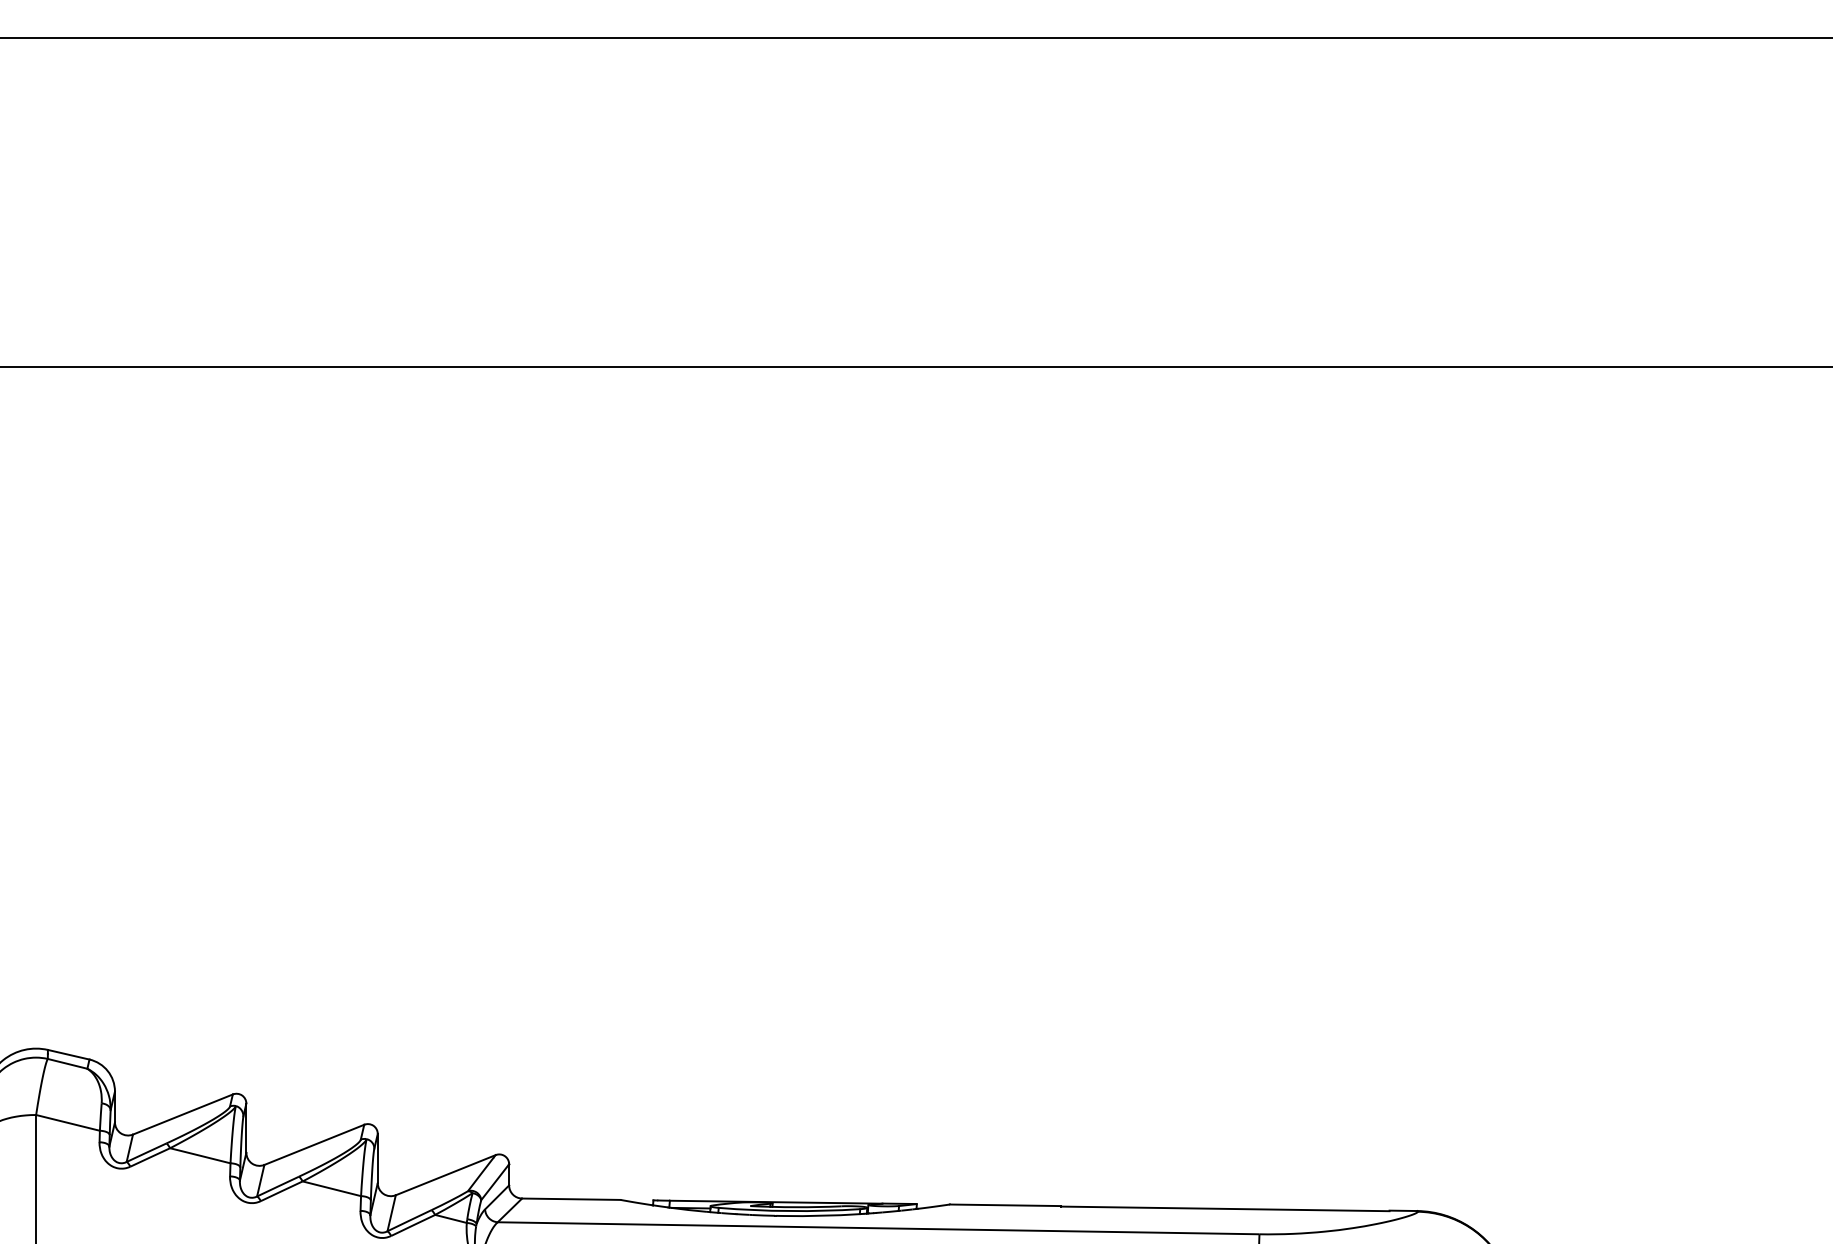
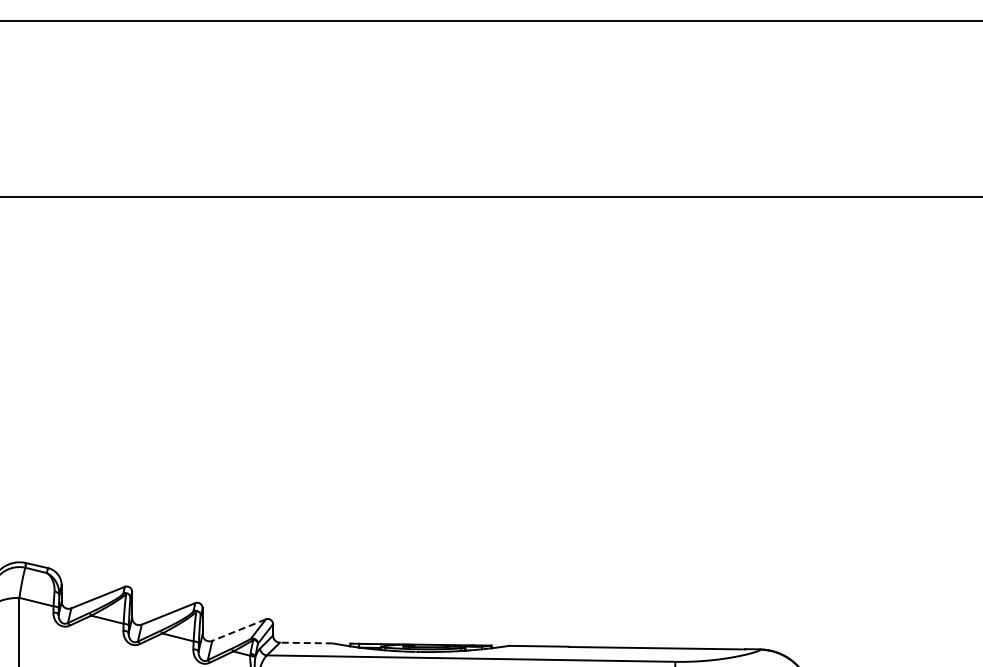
line: (444, 1175) -> (238, 630), solid -> dashed
line: (569, 1200) -> (305, 643), solid -> dashed

